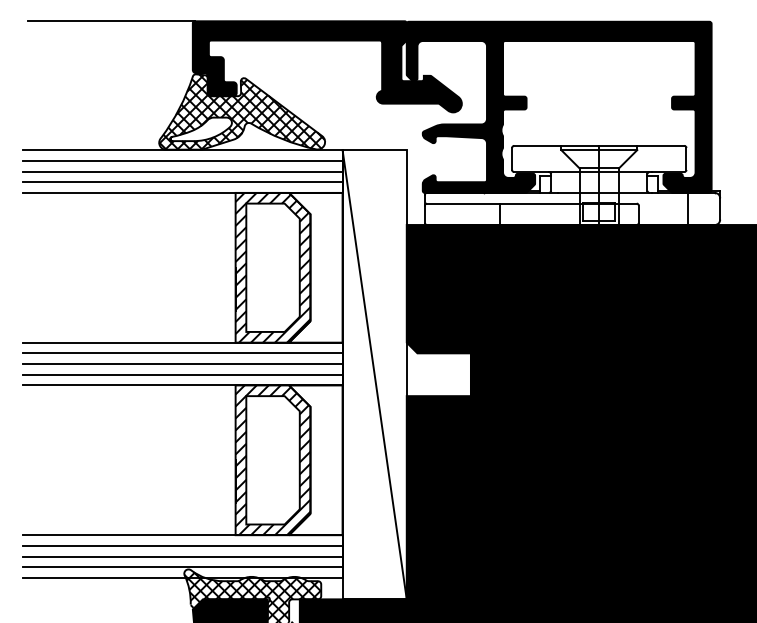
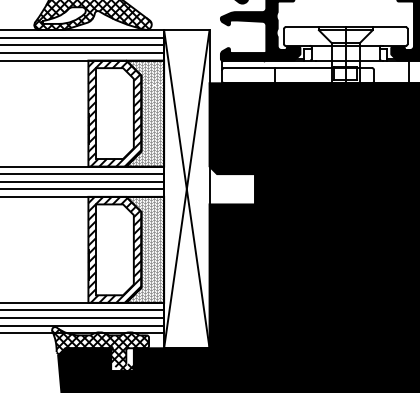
hatch: (315, 267) -> (144, 113), added
line: (374, 374) -> (186, 189), added
hatch: (315, 459) -> (144, 249), added

